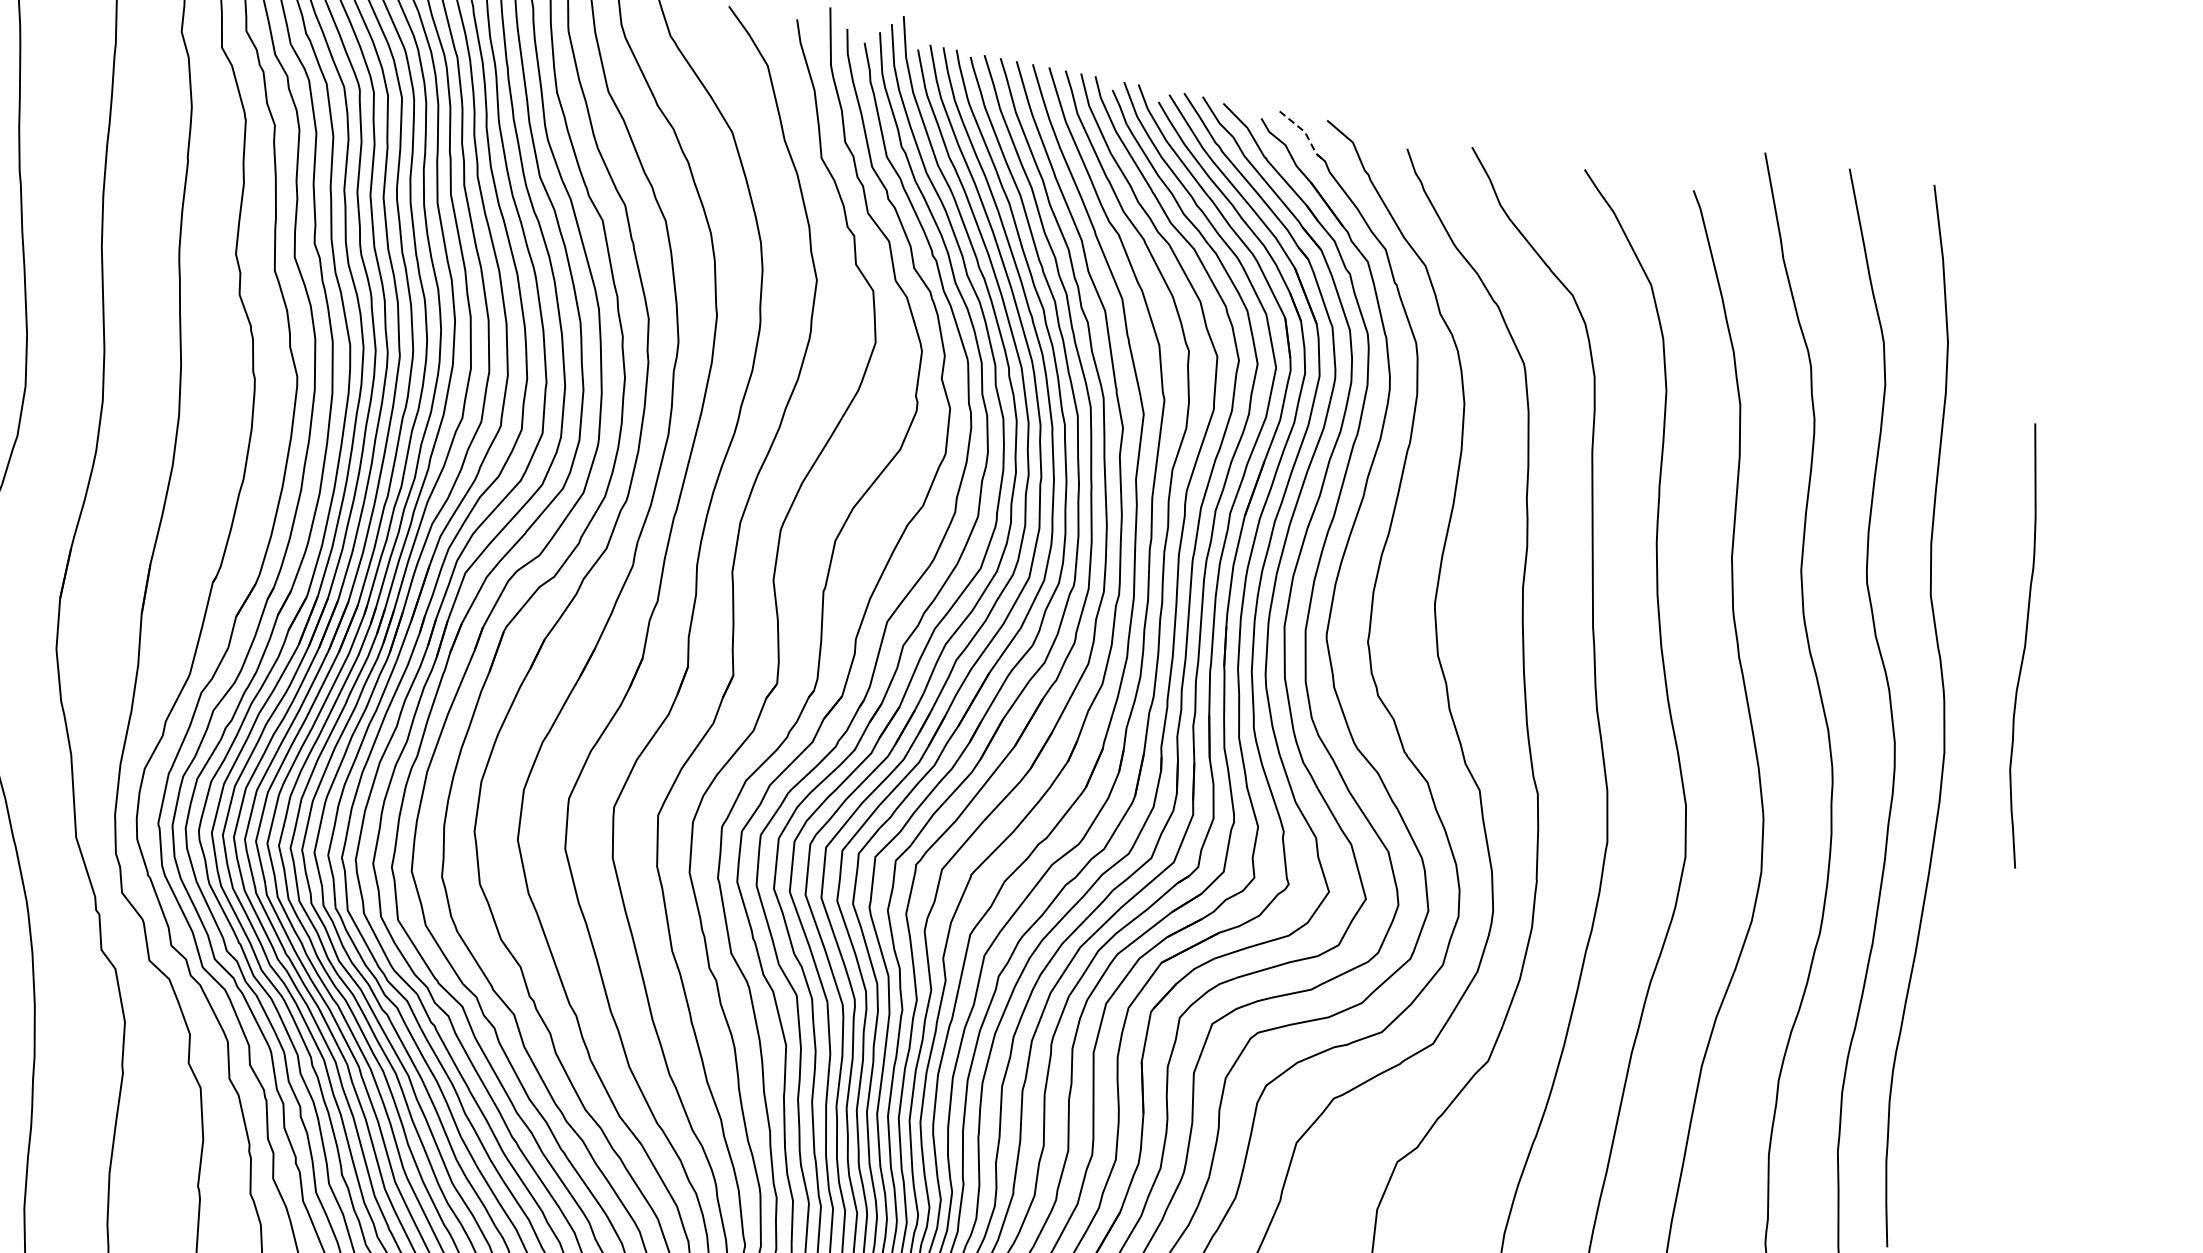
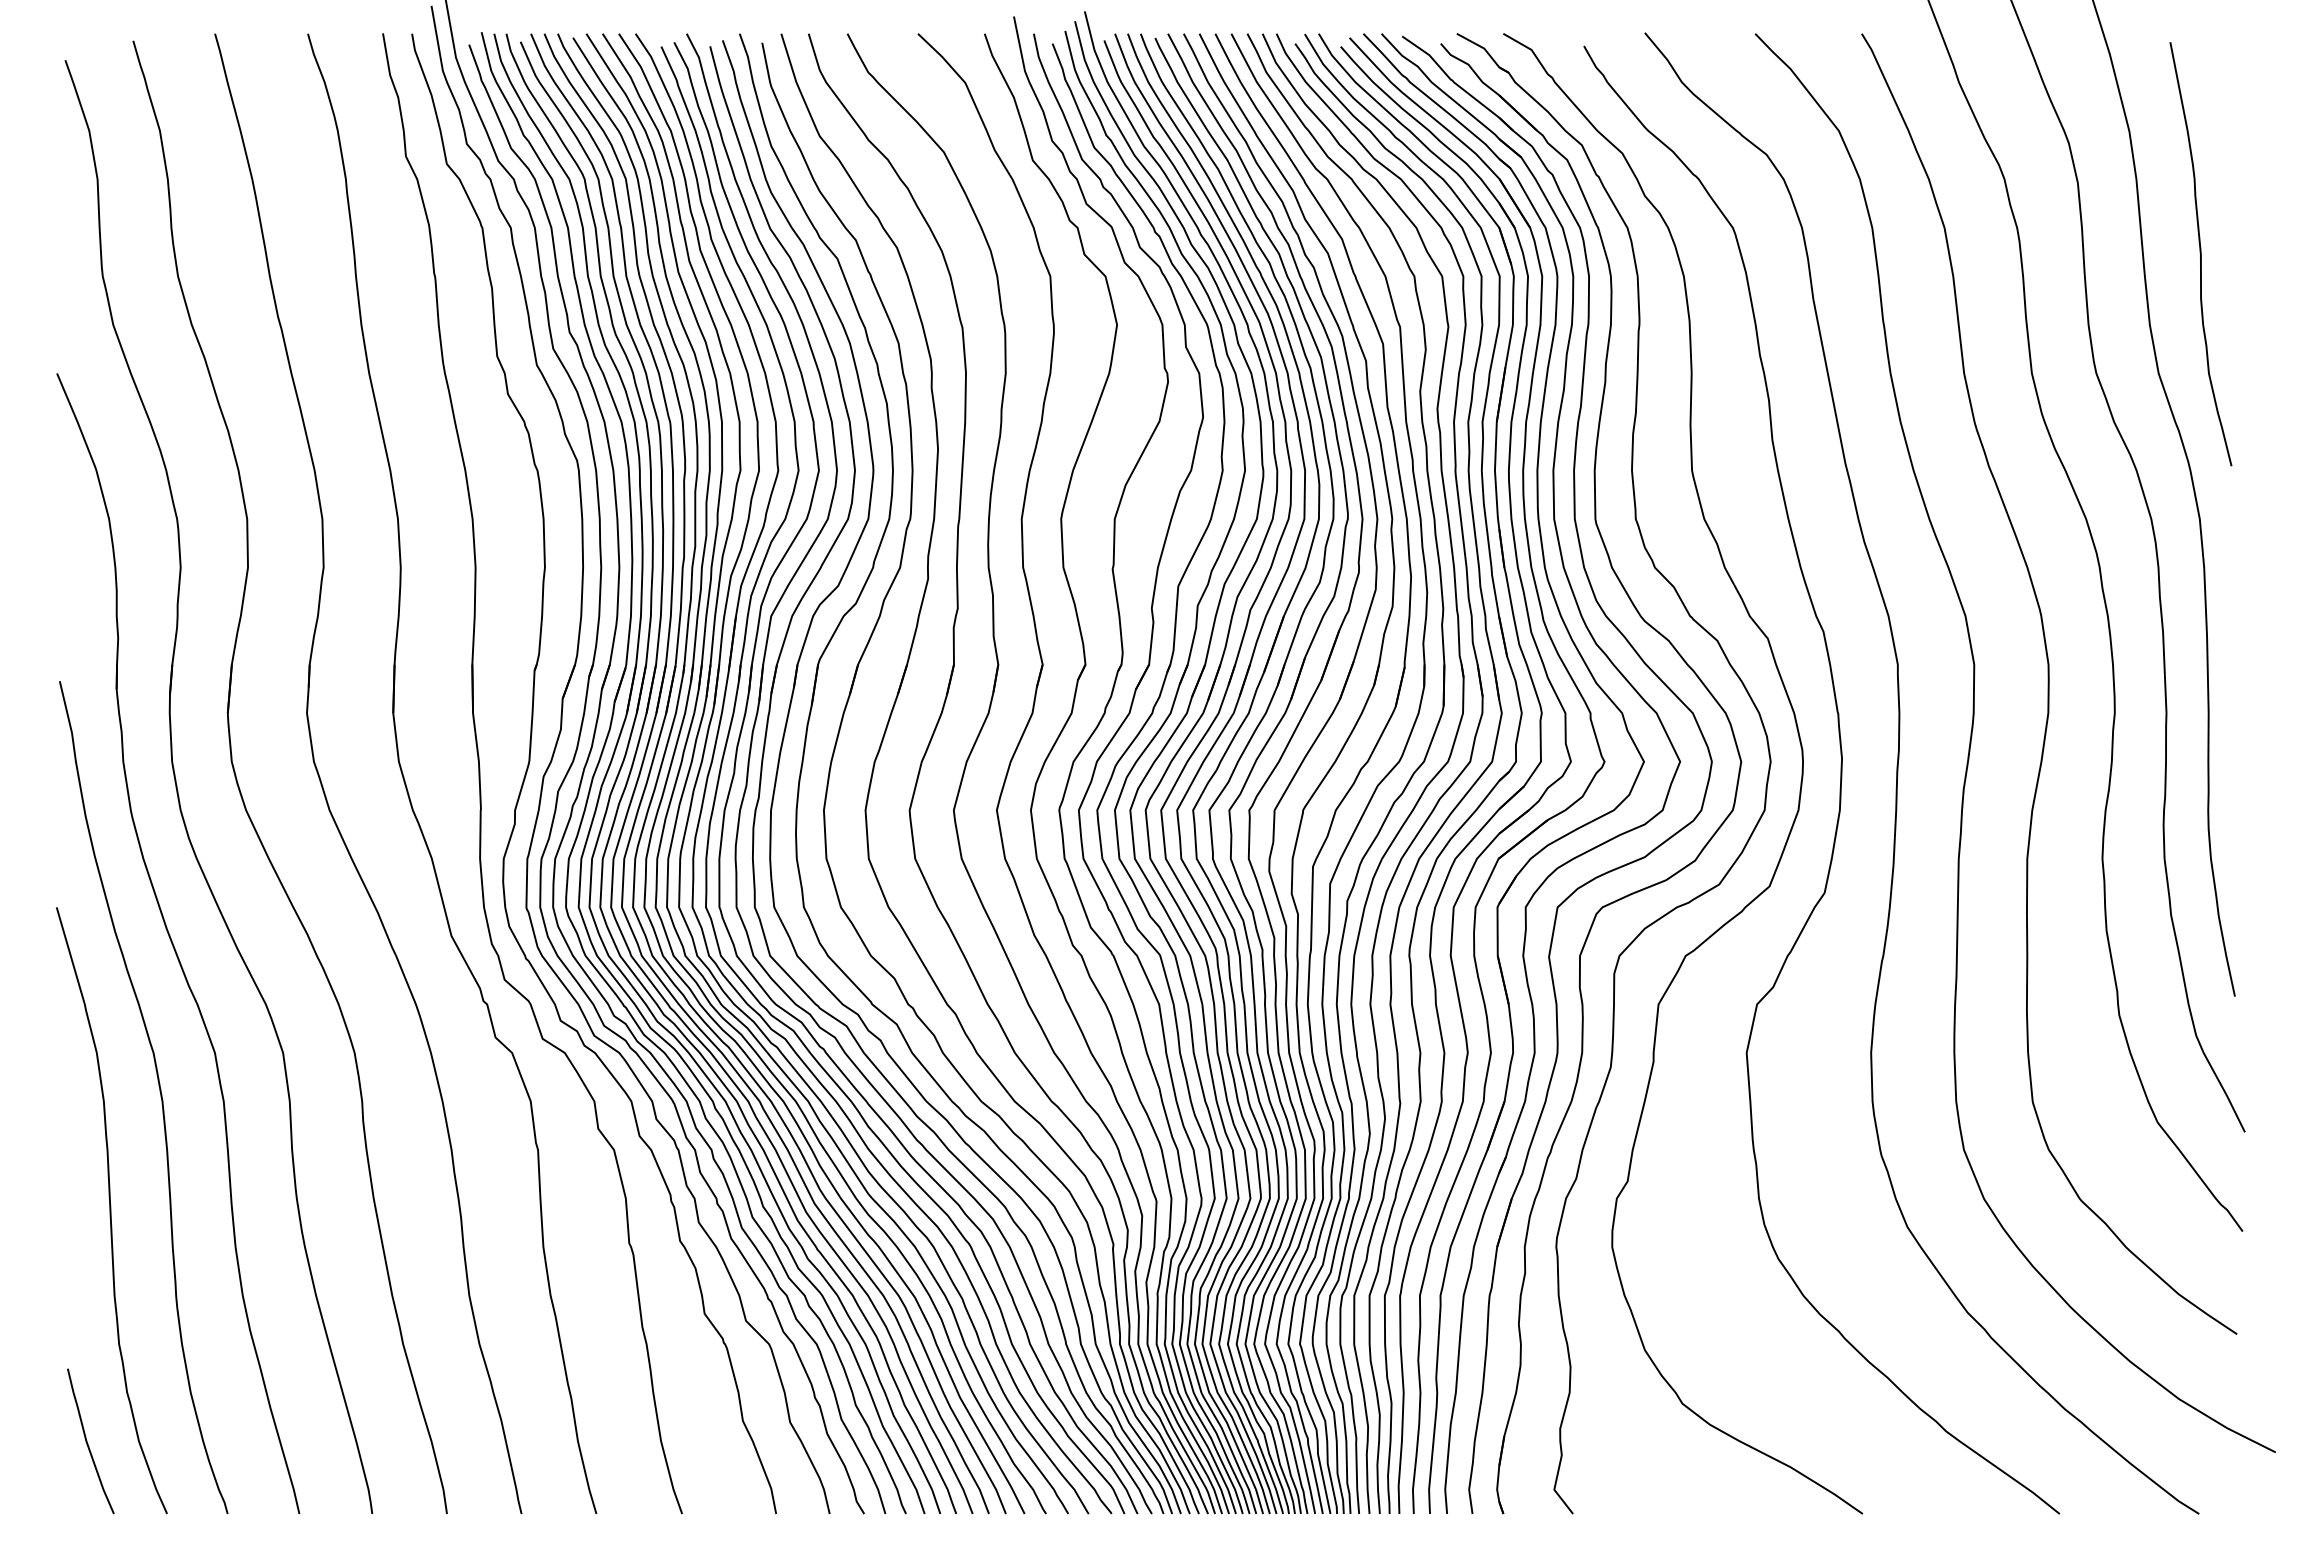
line: (1305, 134) -> (1485, 50), dashed -> solid
curve: (2024, 646) -> (2200, 254), moved

